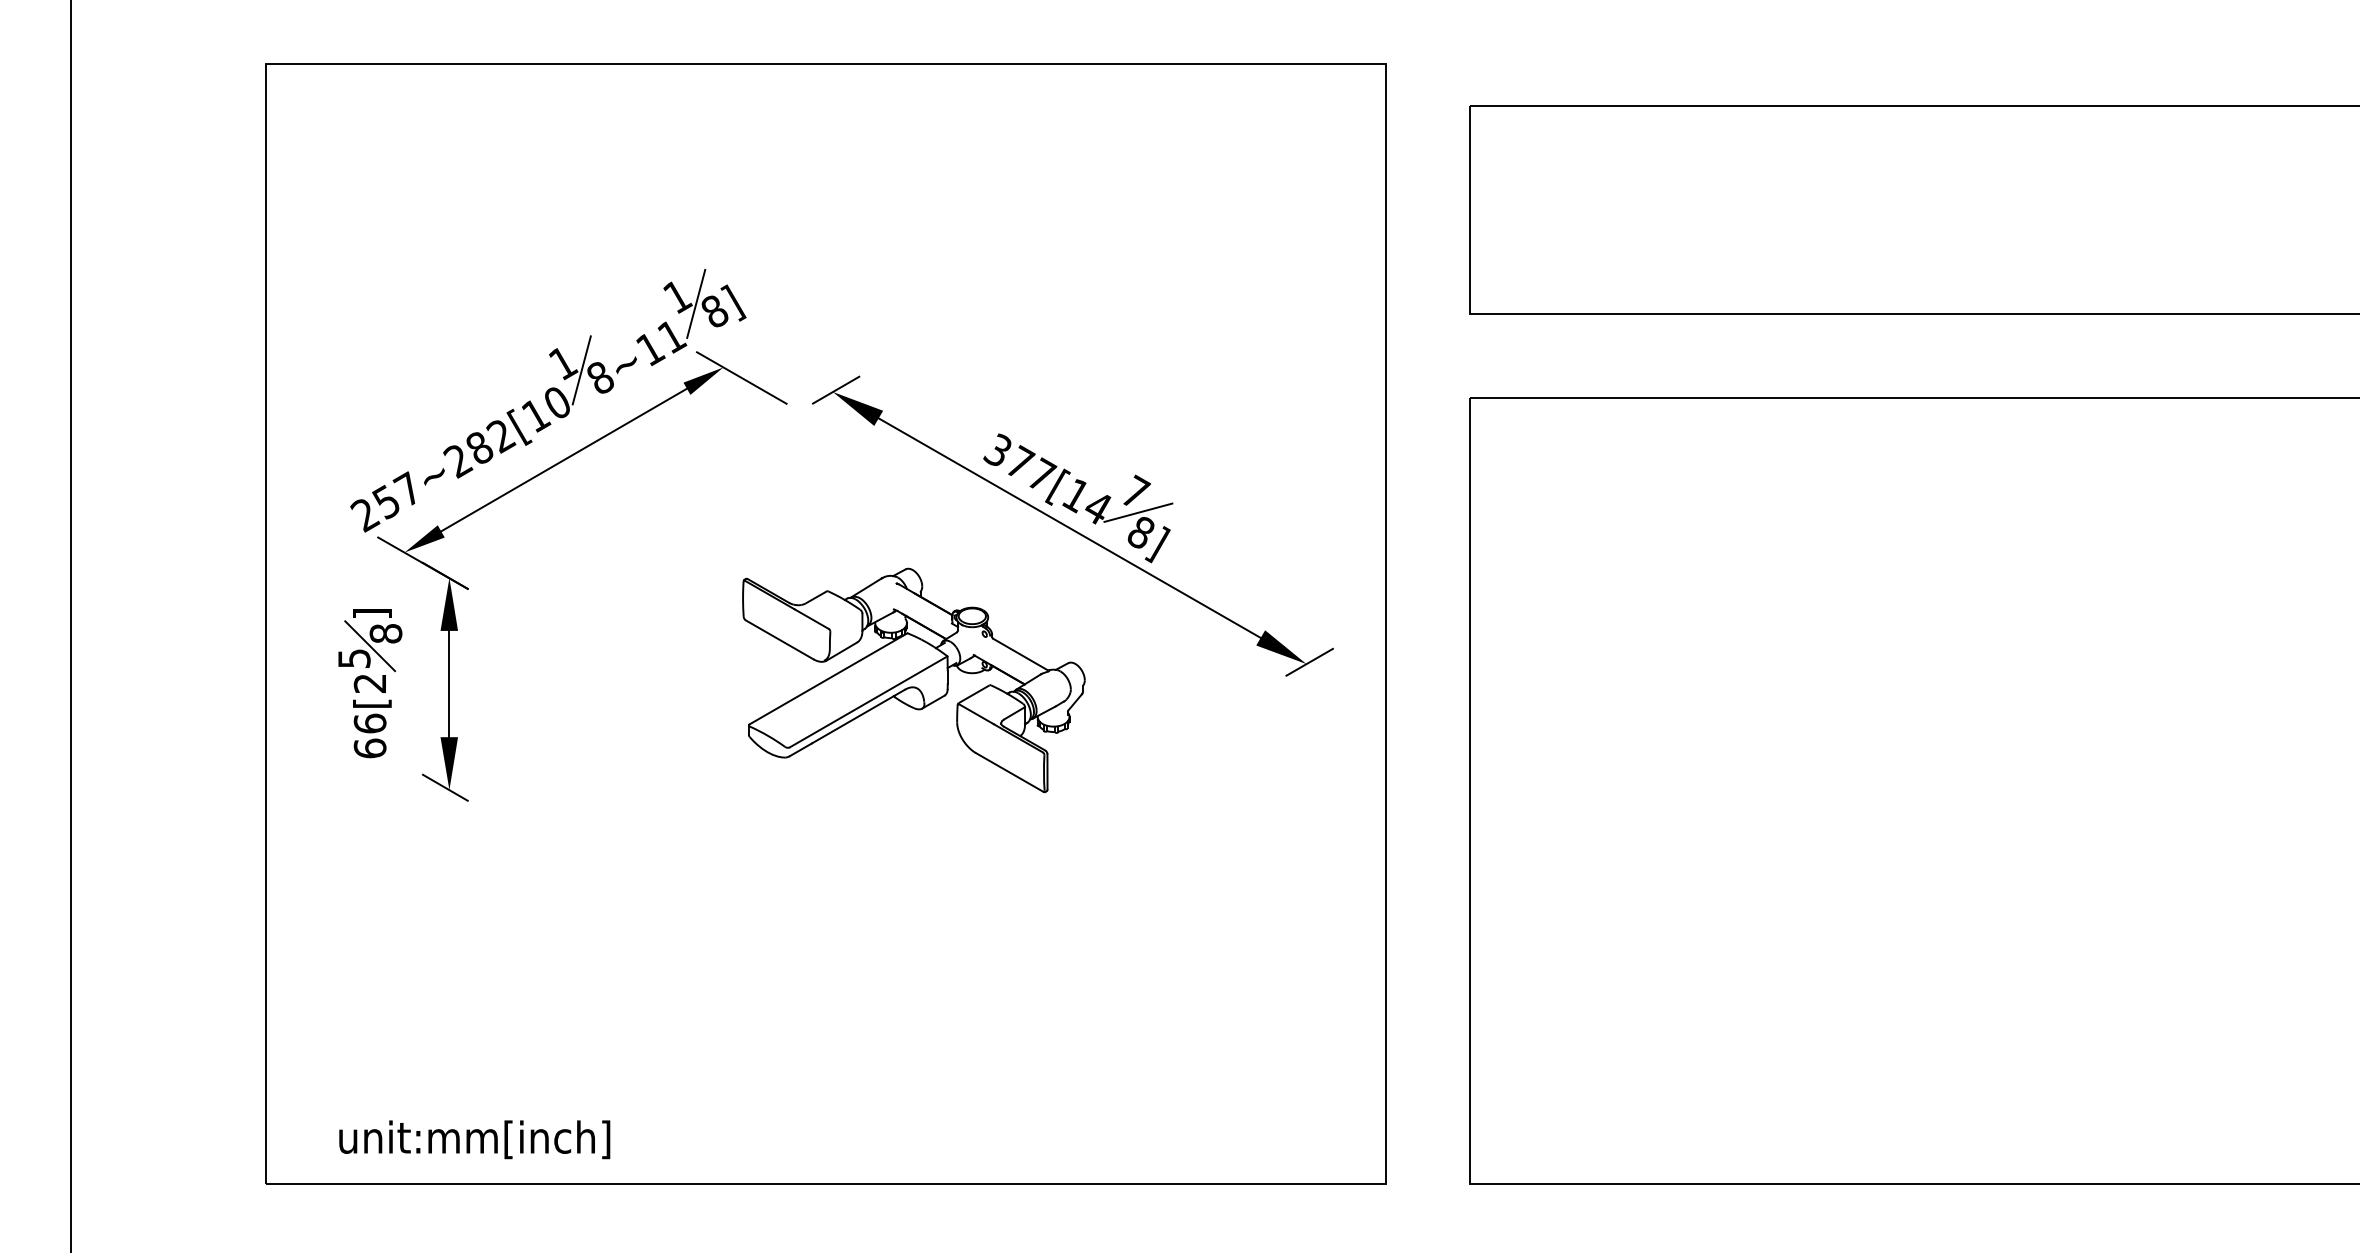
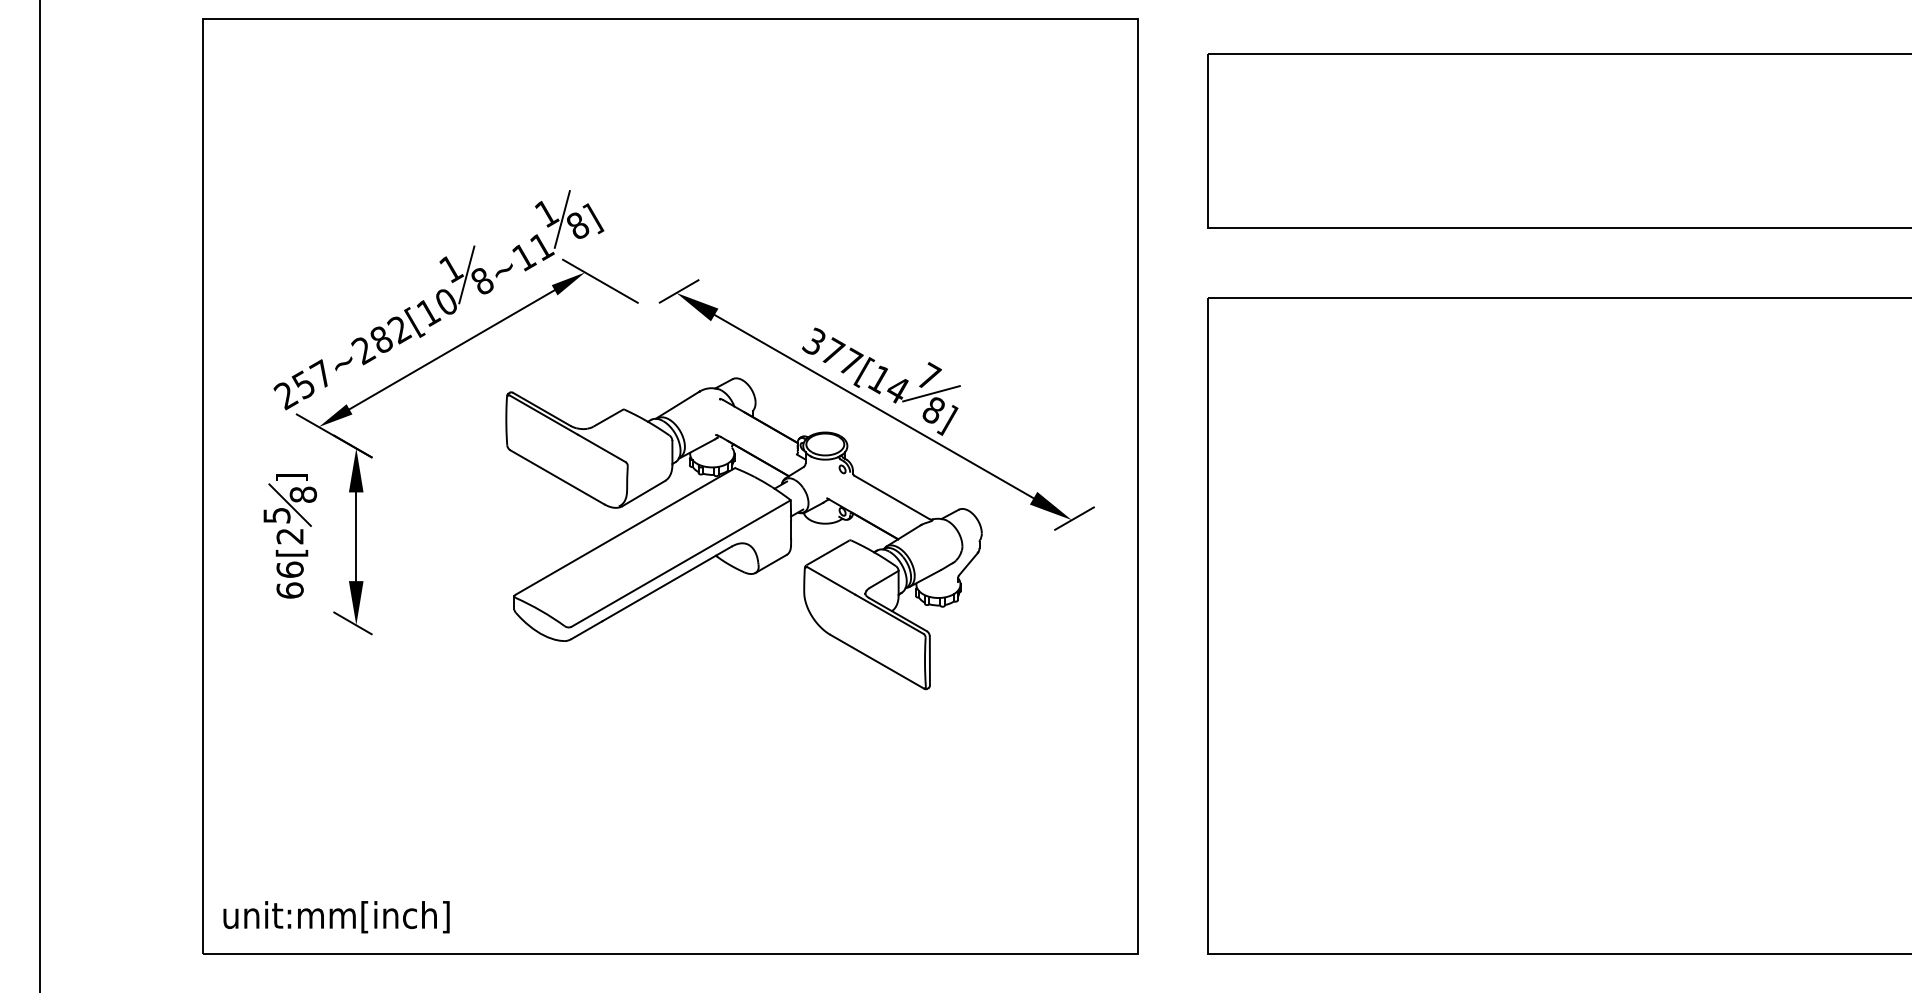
part: (913, 680) -> (743, 533), size x1.67
text: (474, 1139) -> (336, 916), moved

